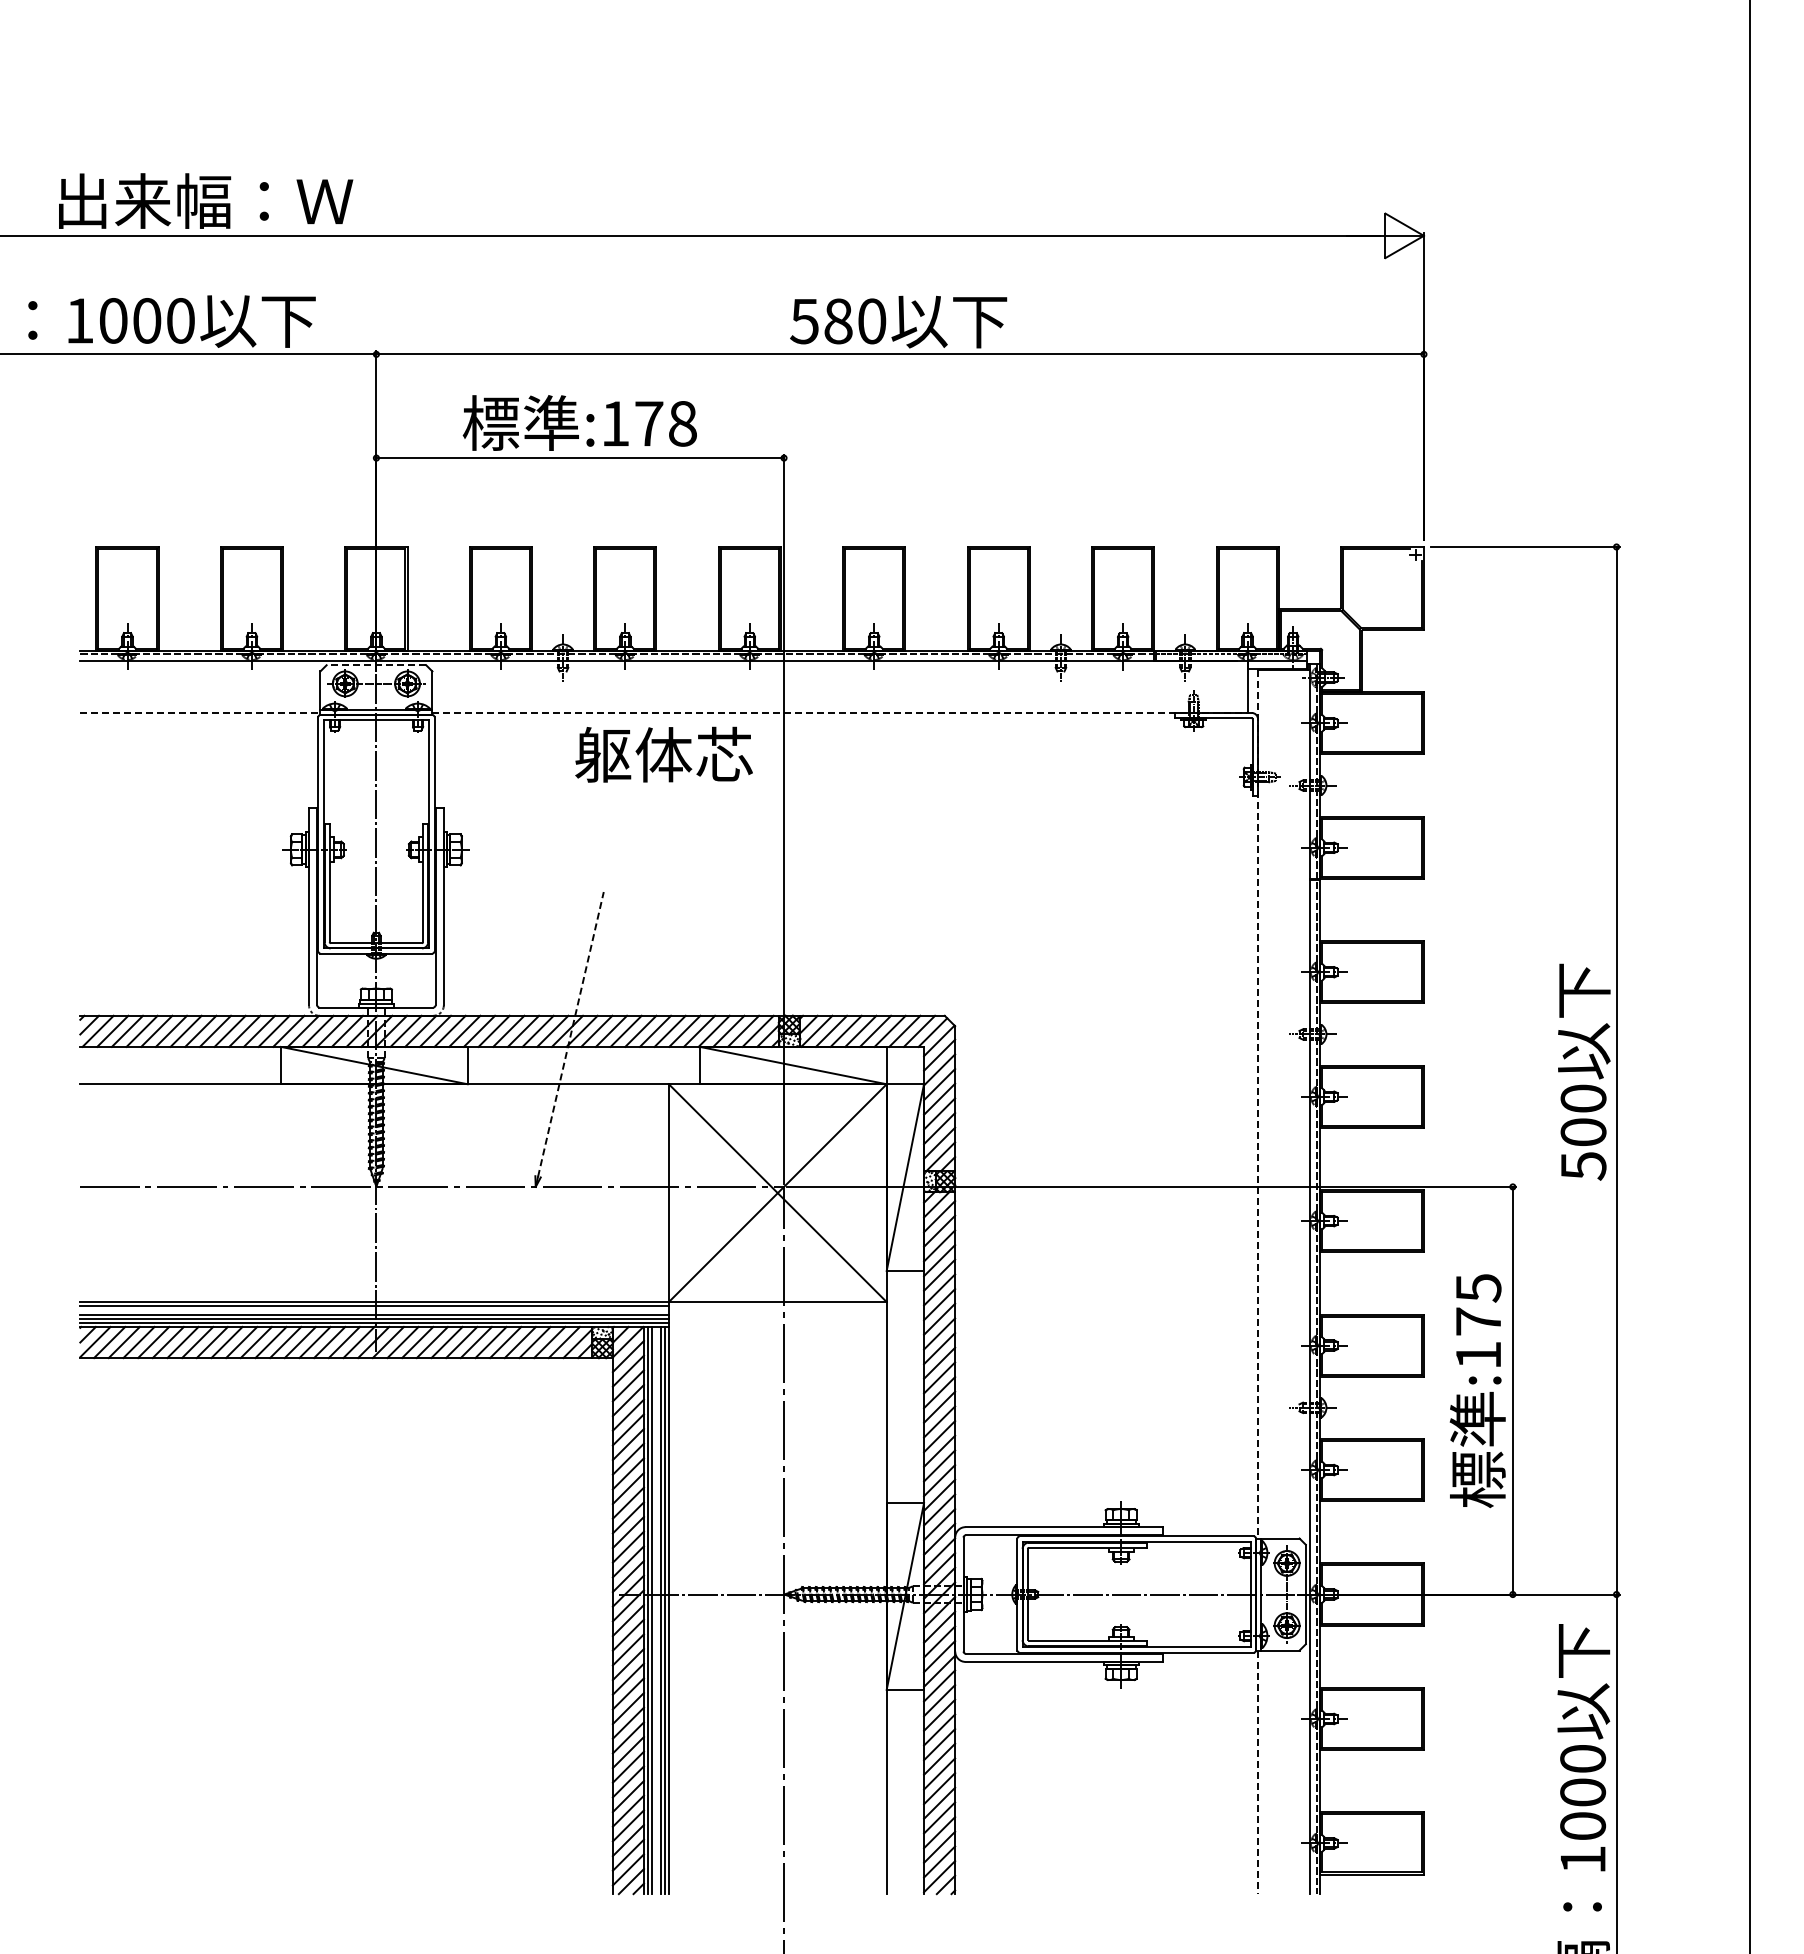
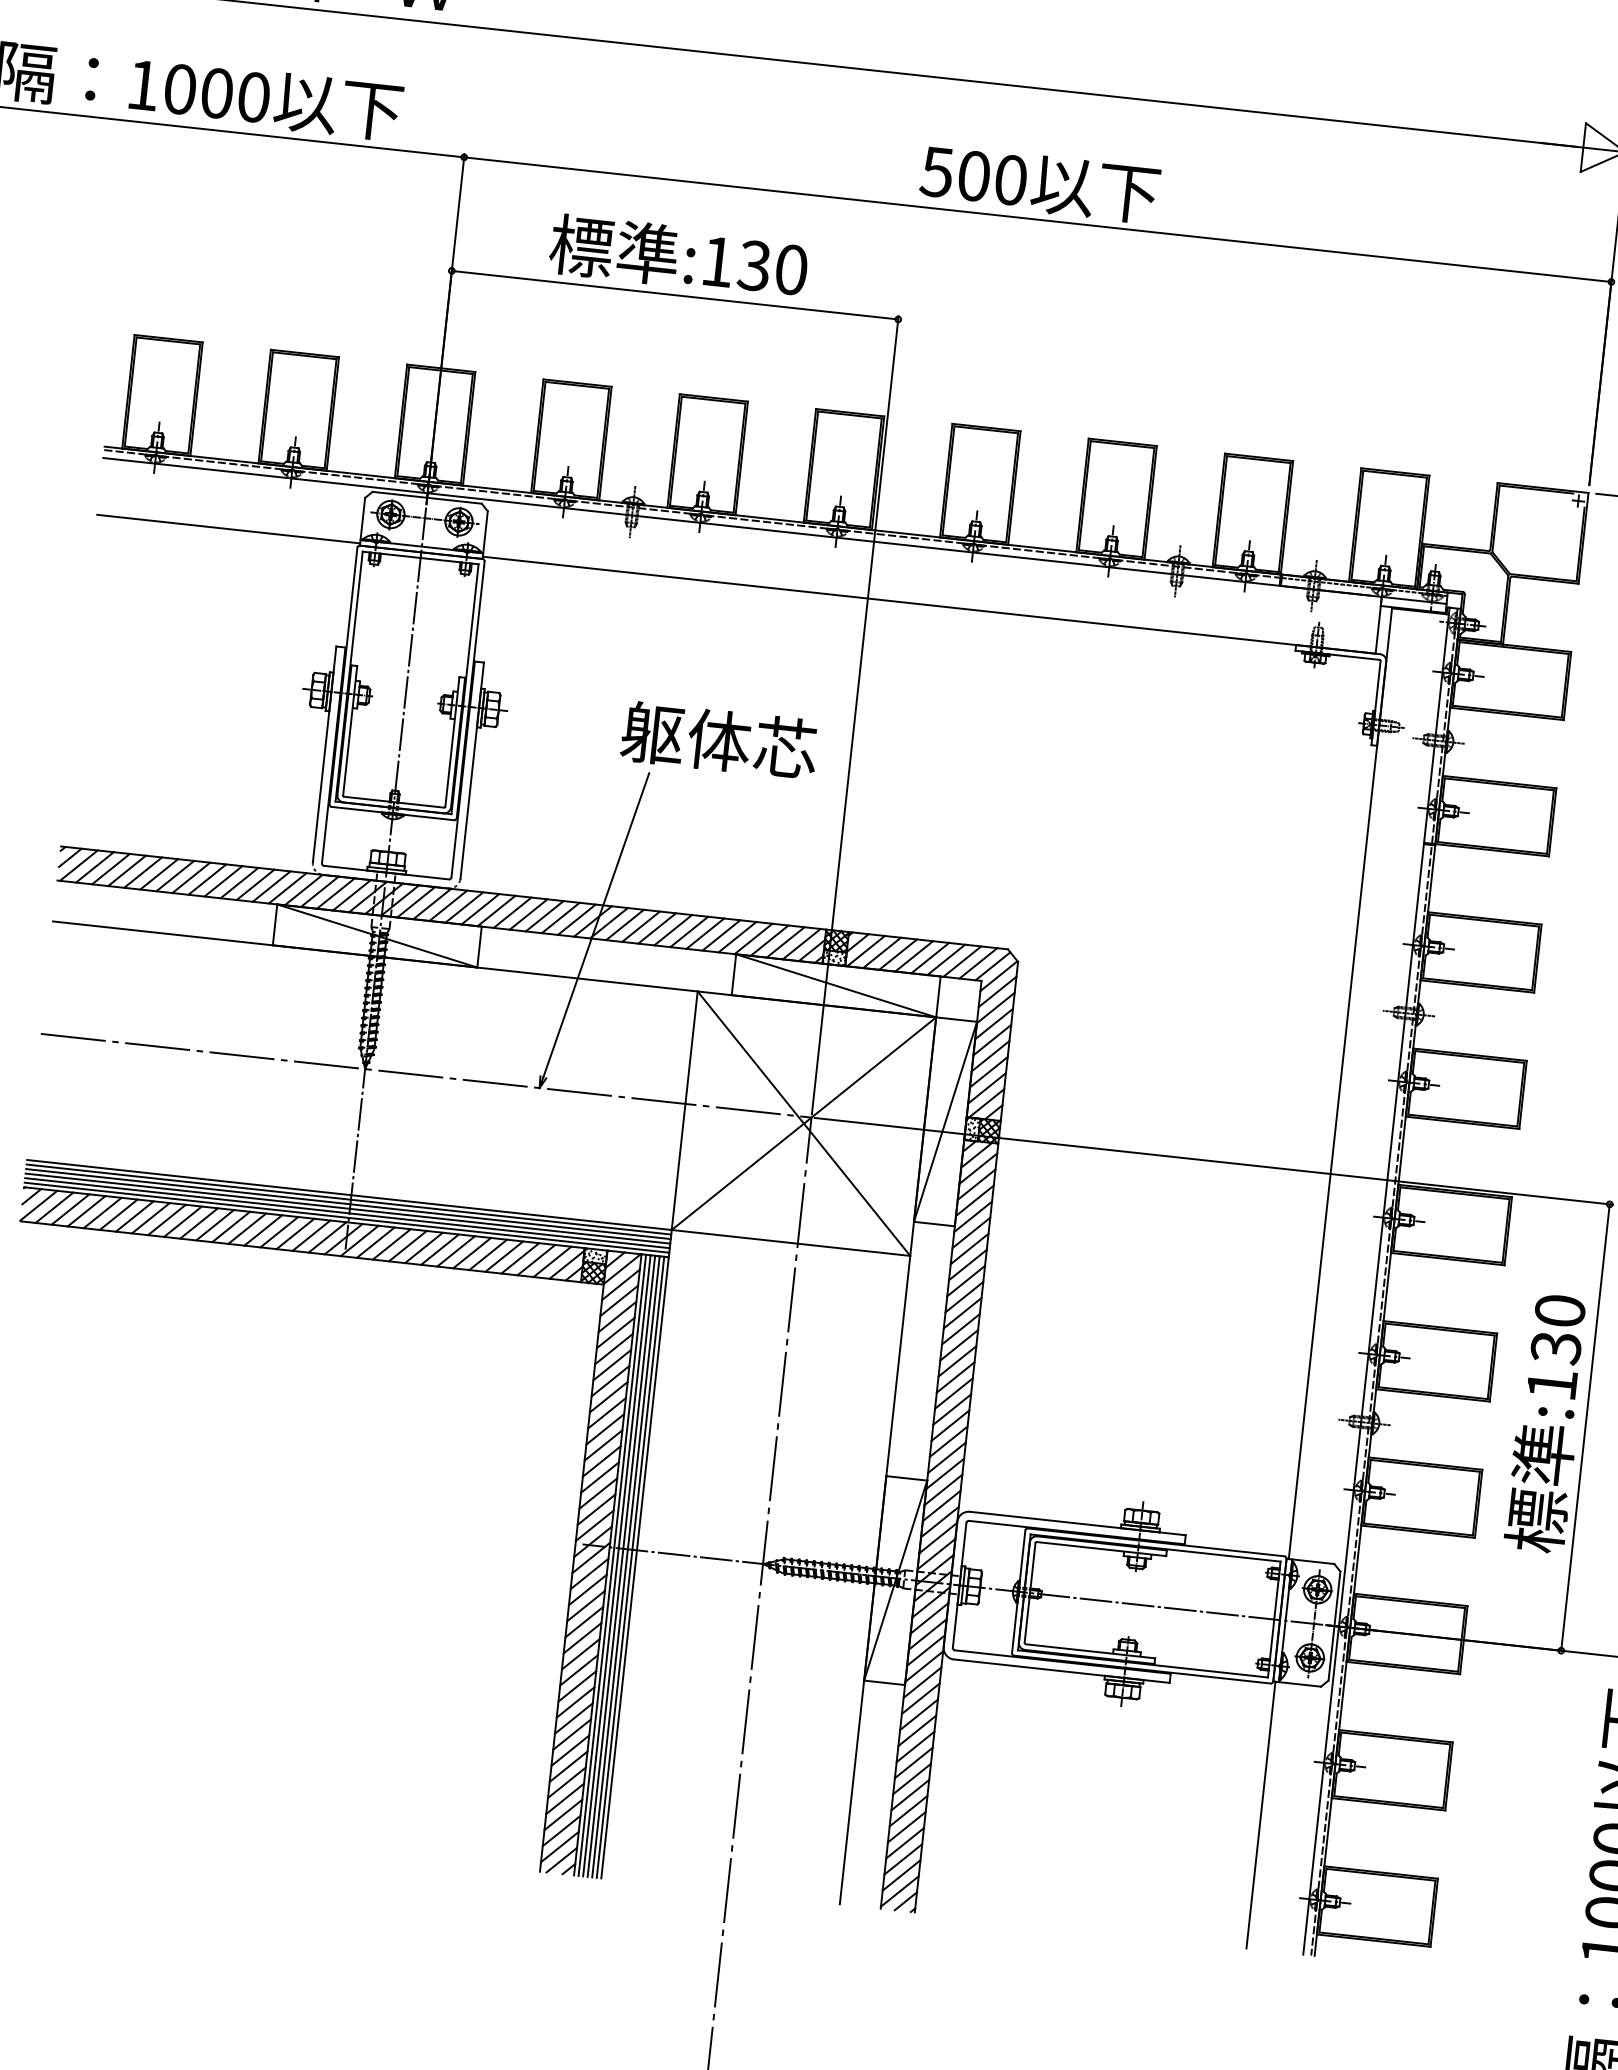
text: (838, 321) -> (974, 176), 580 -> 500
text: (665, 423) -> (772, 267), :178 -> :130
line: (376, 665) -> (427, 498), dashed -> solid
line: (200, 712) -> (228, 528), dashed -> solid
line: (840, 712) -> (929, 604), dashed -> solid
text: (663, 754) -> (718, 740), moved
line: (571, 1033) -> (597, 924), dashed -> solid
line: (1258, 1104) -> (1340, 1083), dashed -> solid
text: (1478, 1305) -> (1557, 1330), :175 -> :130
line: (374, 1310) -> (348, 1204), added
line: (656, 1610) -> (621, 1566), added
line: (1258, 1772) -> (1261, 1815), dashed -> solid

